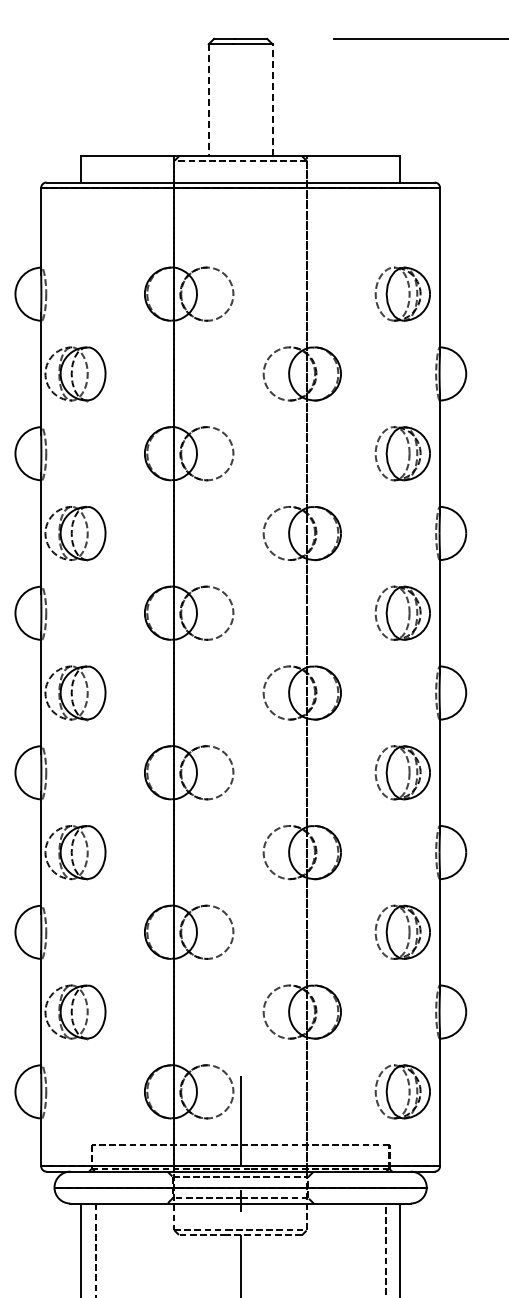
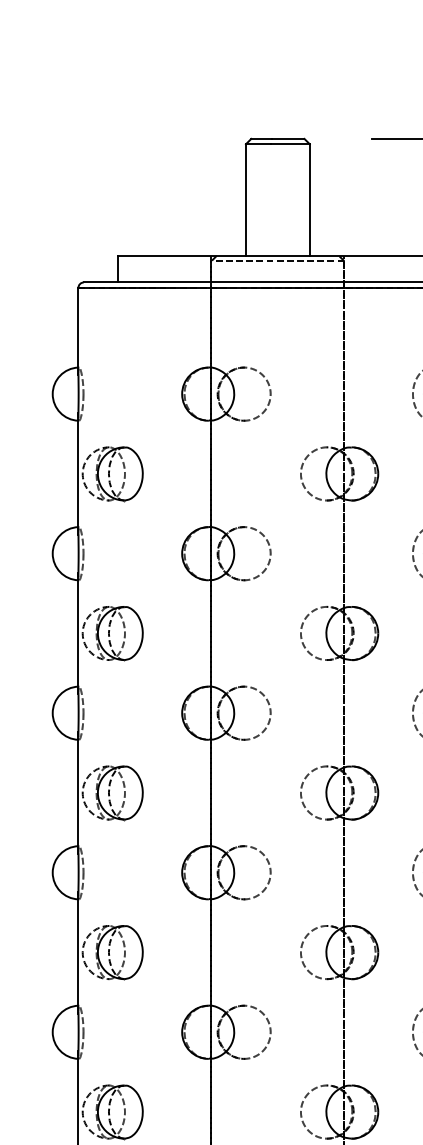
line: (208, 100) -> (245, 200), dashed -> solid
line: (272, 100) -> (309, 200), dashed -> solid

